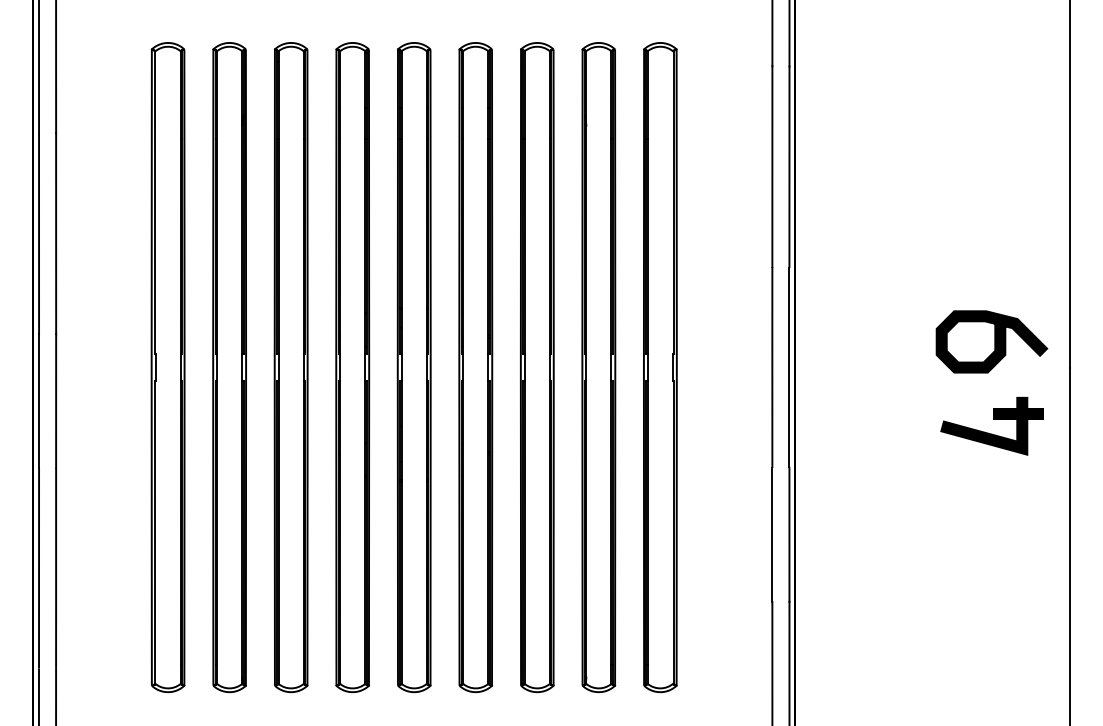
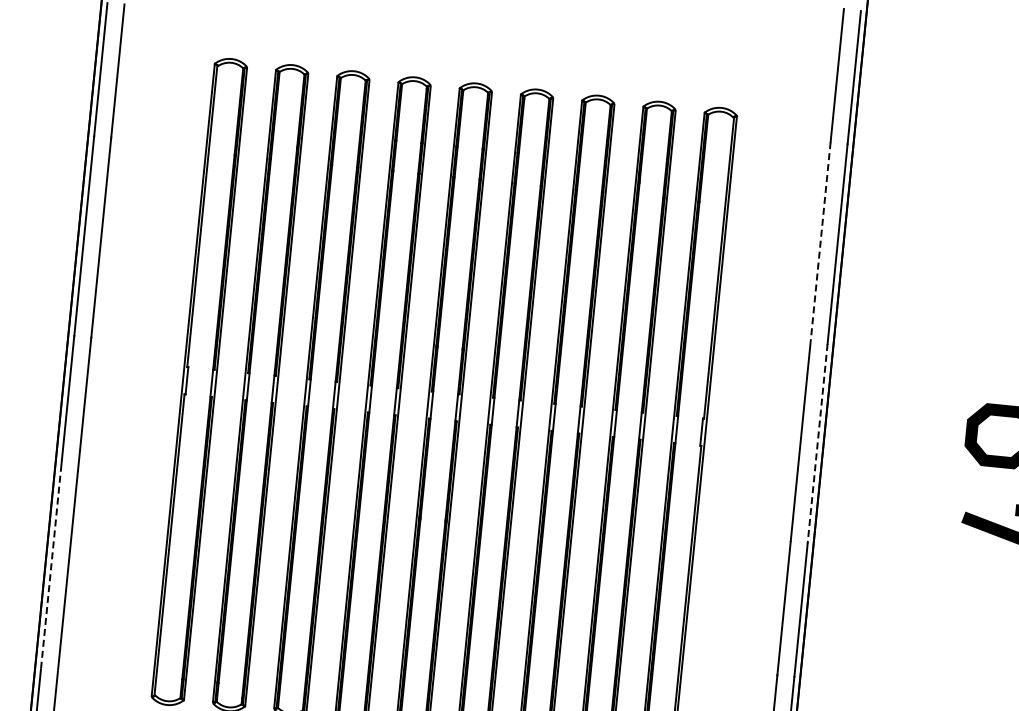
line: (772, 167) -> (820, 242), solid -> dashed
line: (789, 367) -> (817, 443), solid -> dashed
line: (39, 568) -> (51, 569), solid -> dashed

